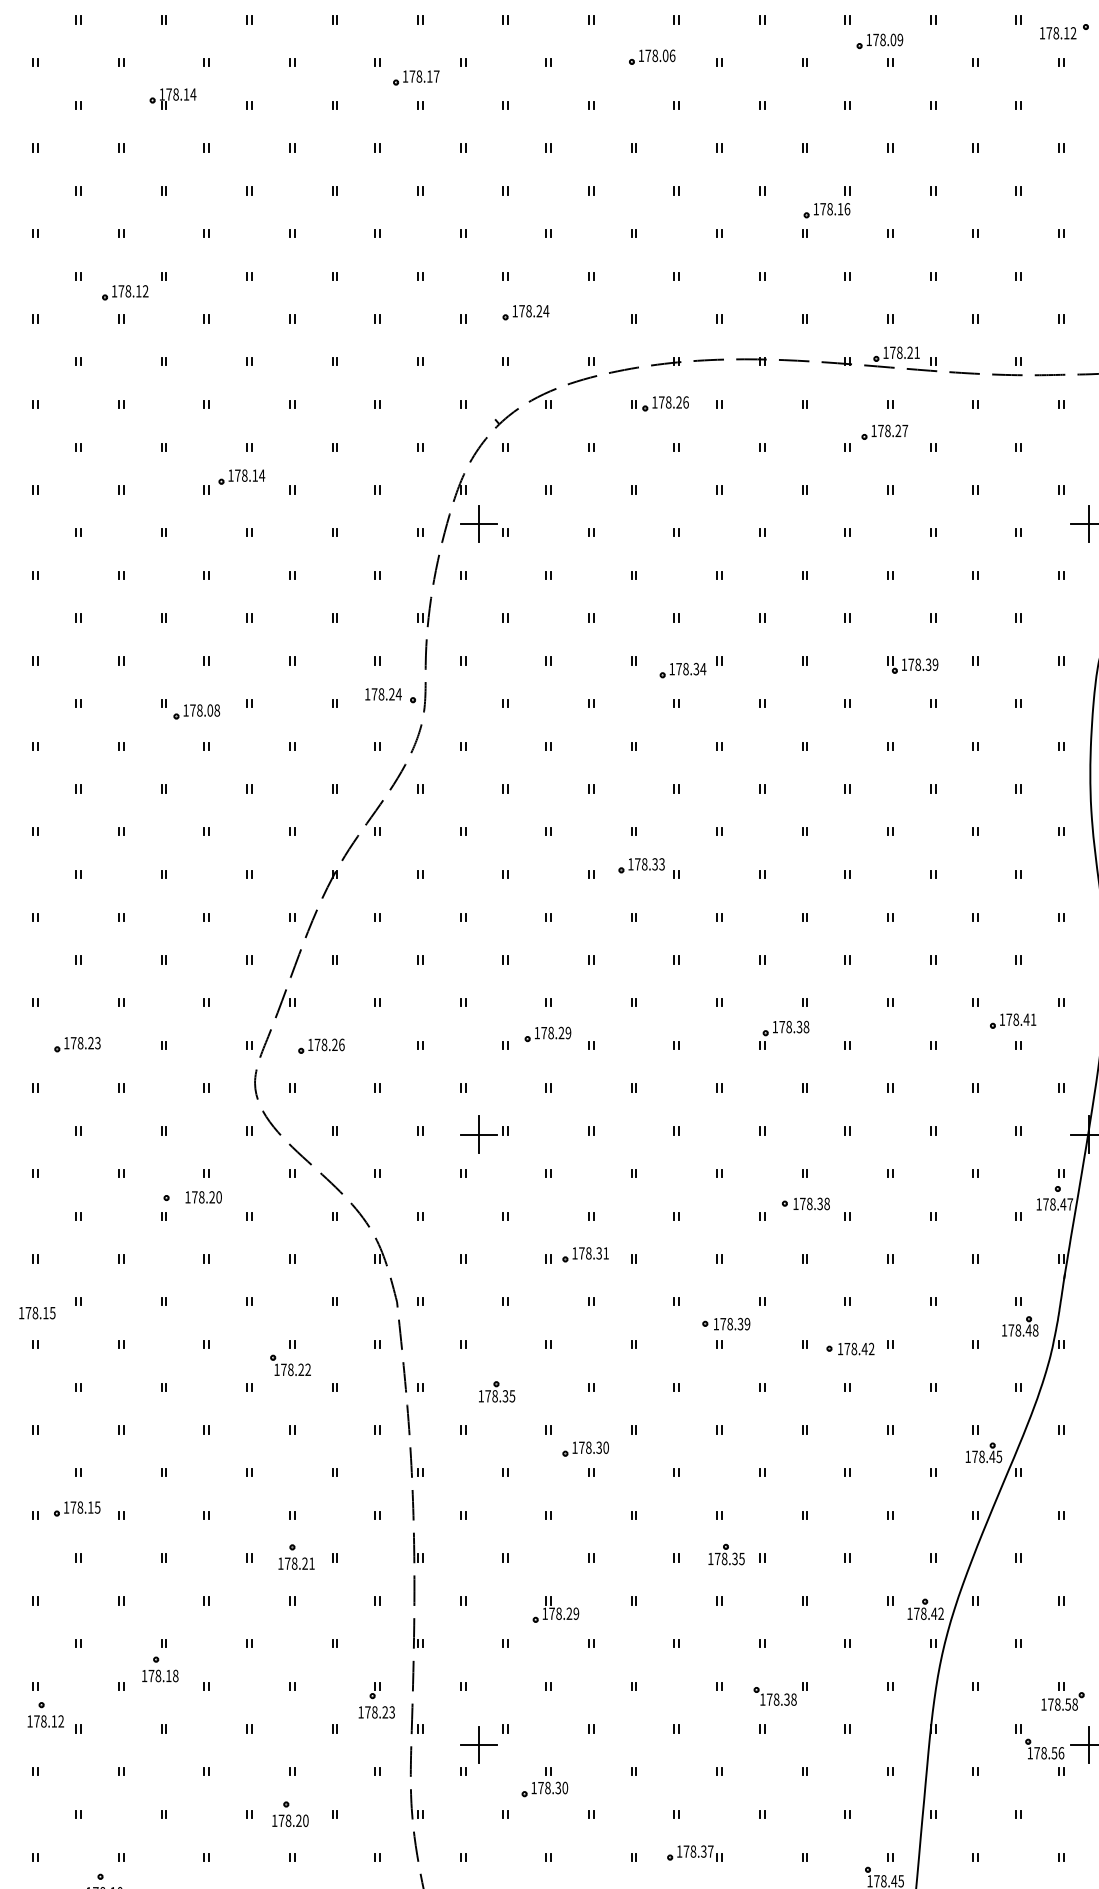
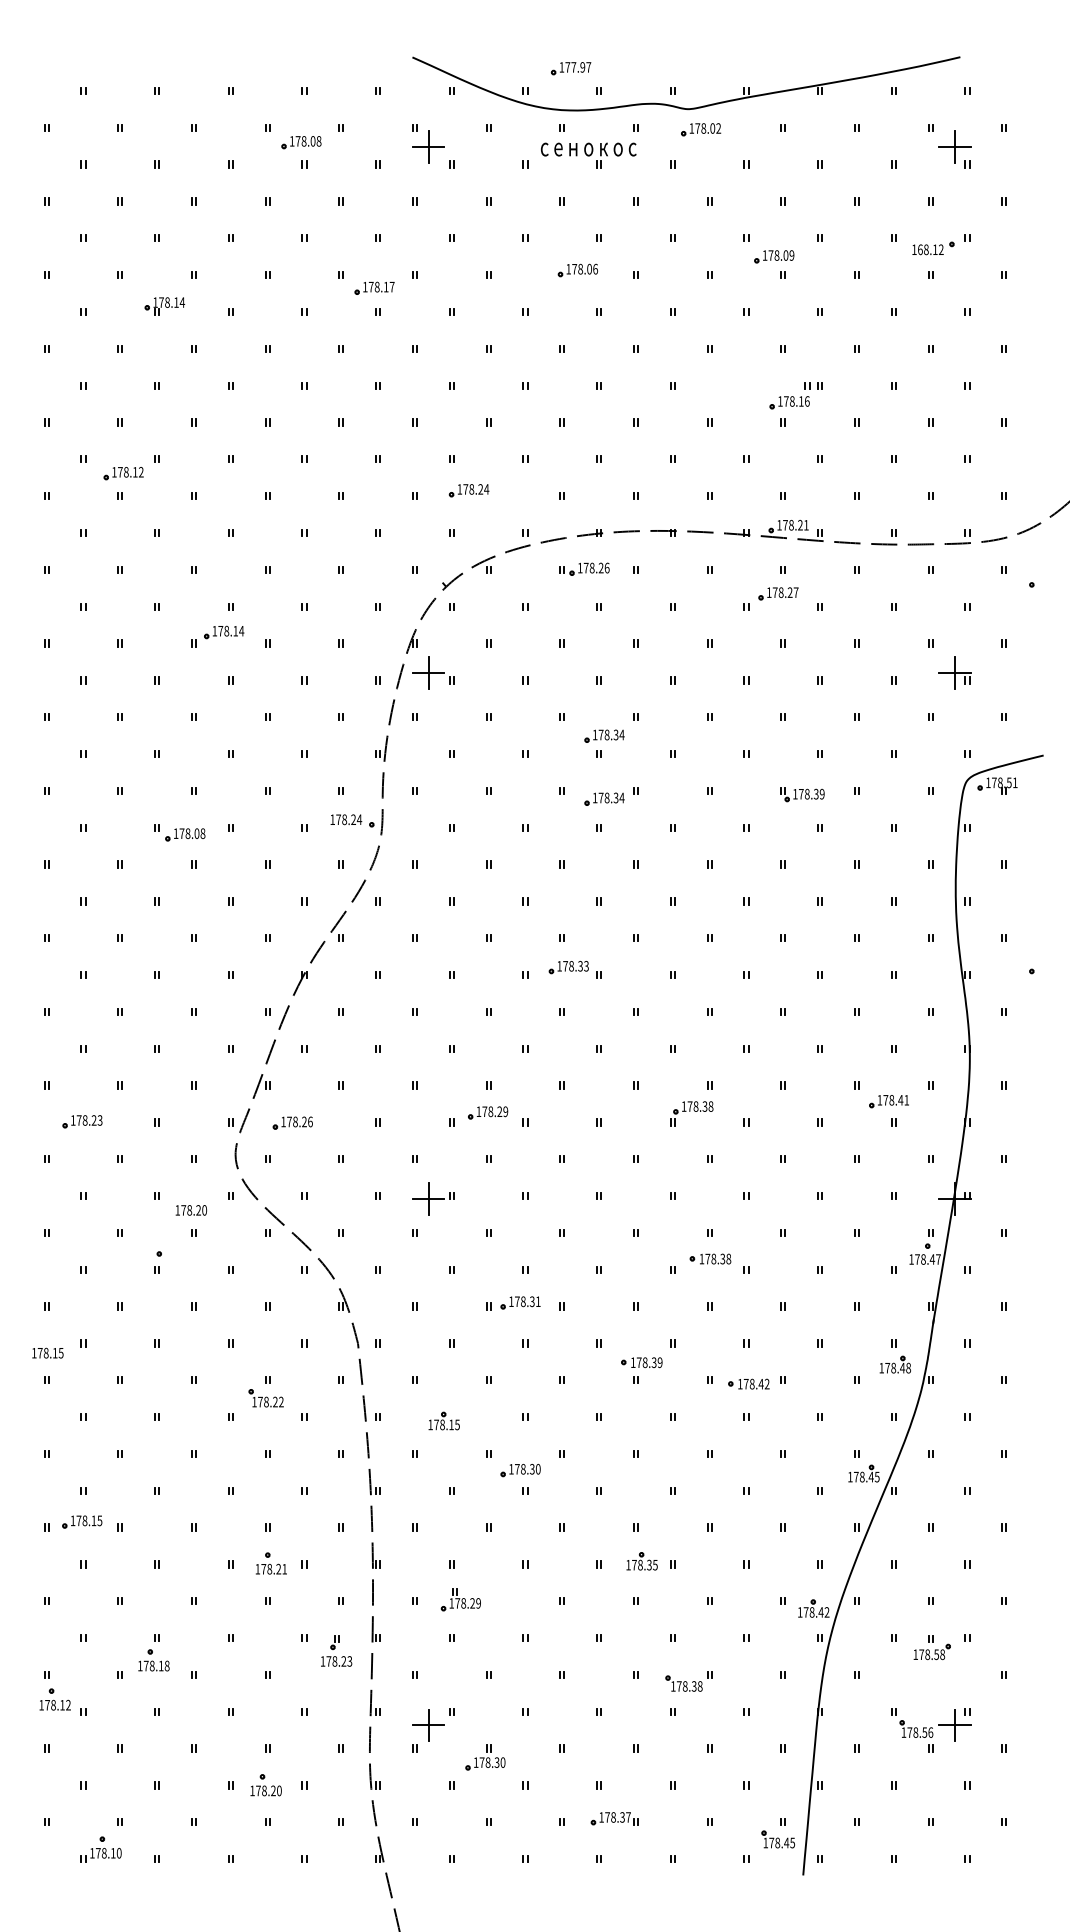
text: (1049, 32) -> (920, 249), 178.12 -> 168.12
part: (826, 202) -> (789, 395), moved
part: (682, 596) -> (604, 735), added
text: (202, 1197) -> (190, 1210), moved
text: (505, 1395) -> (451, 1424), 178.35 -> 178.15
part: (555, 1609) -> (460, 1599), moved
part: (1062, 1696) -> (931, 1647), moved
part: (376, 1699) -> (336, 1650), moved

